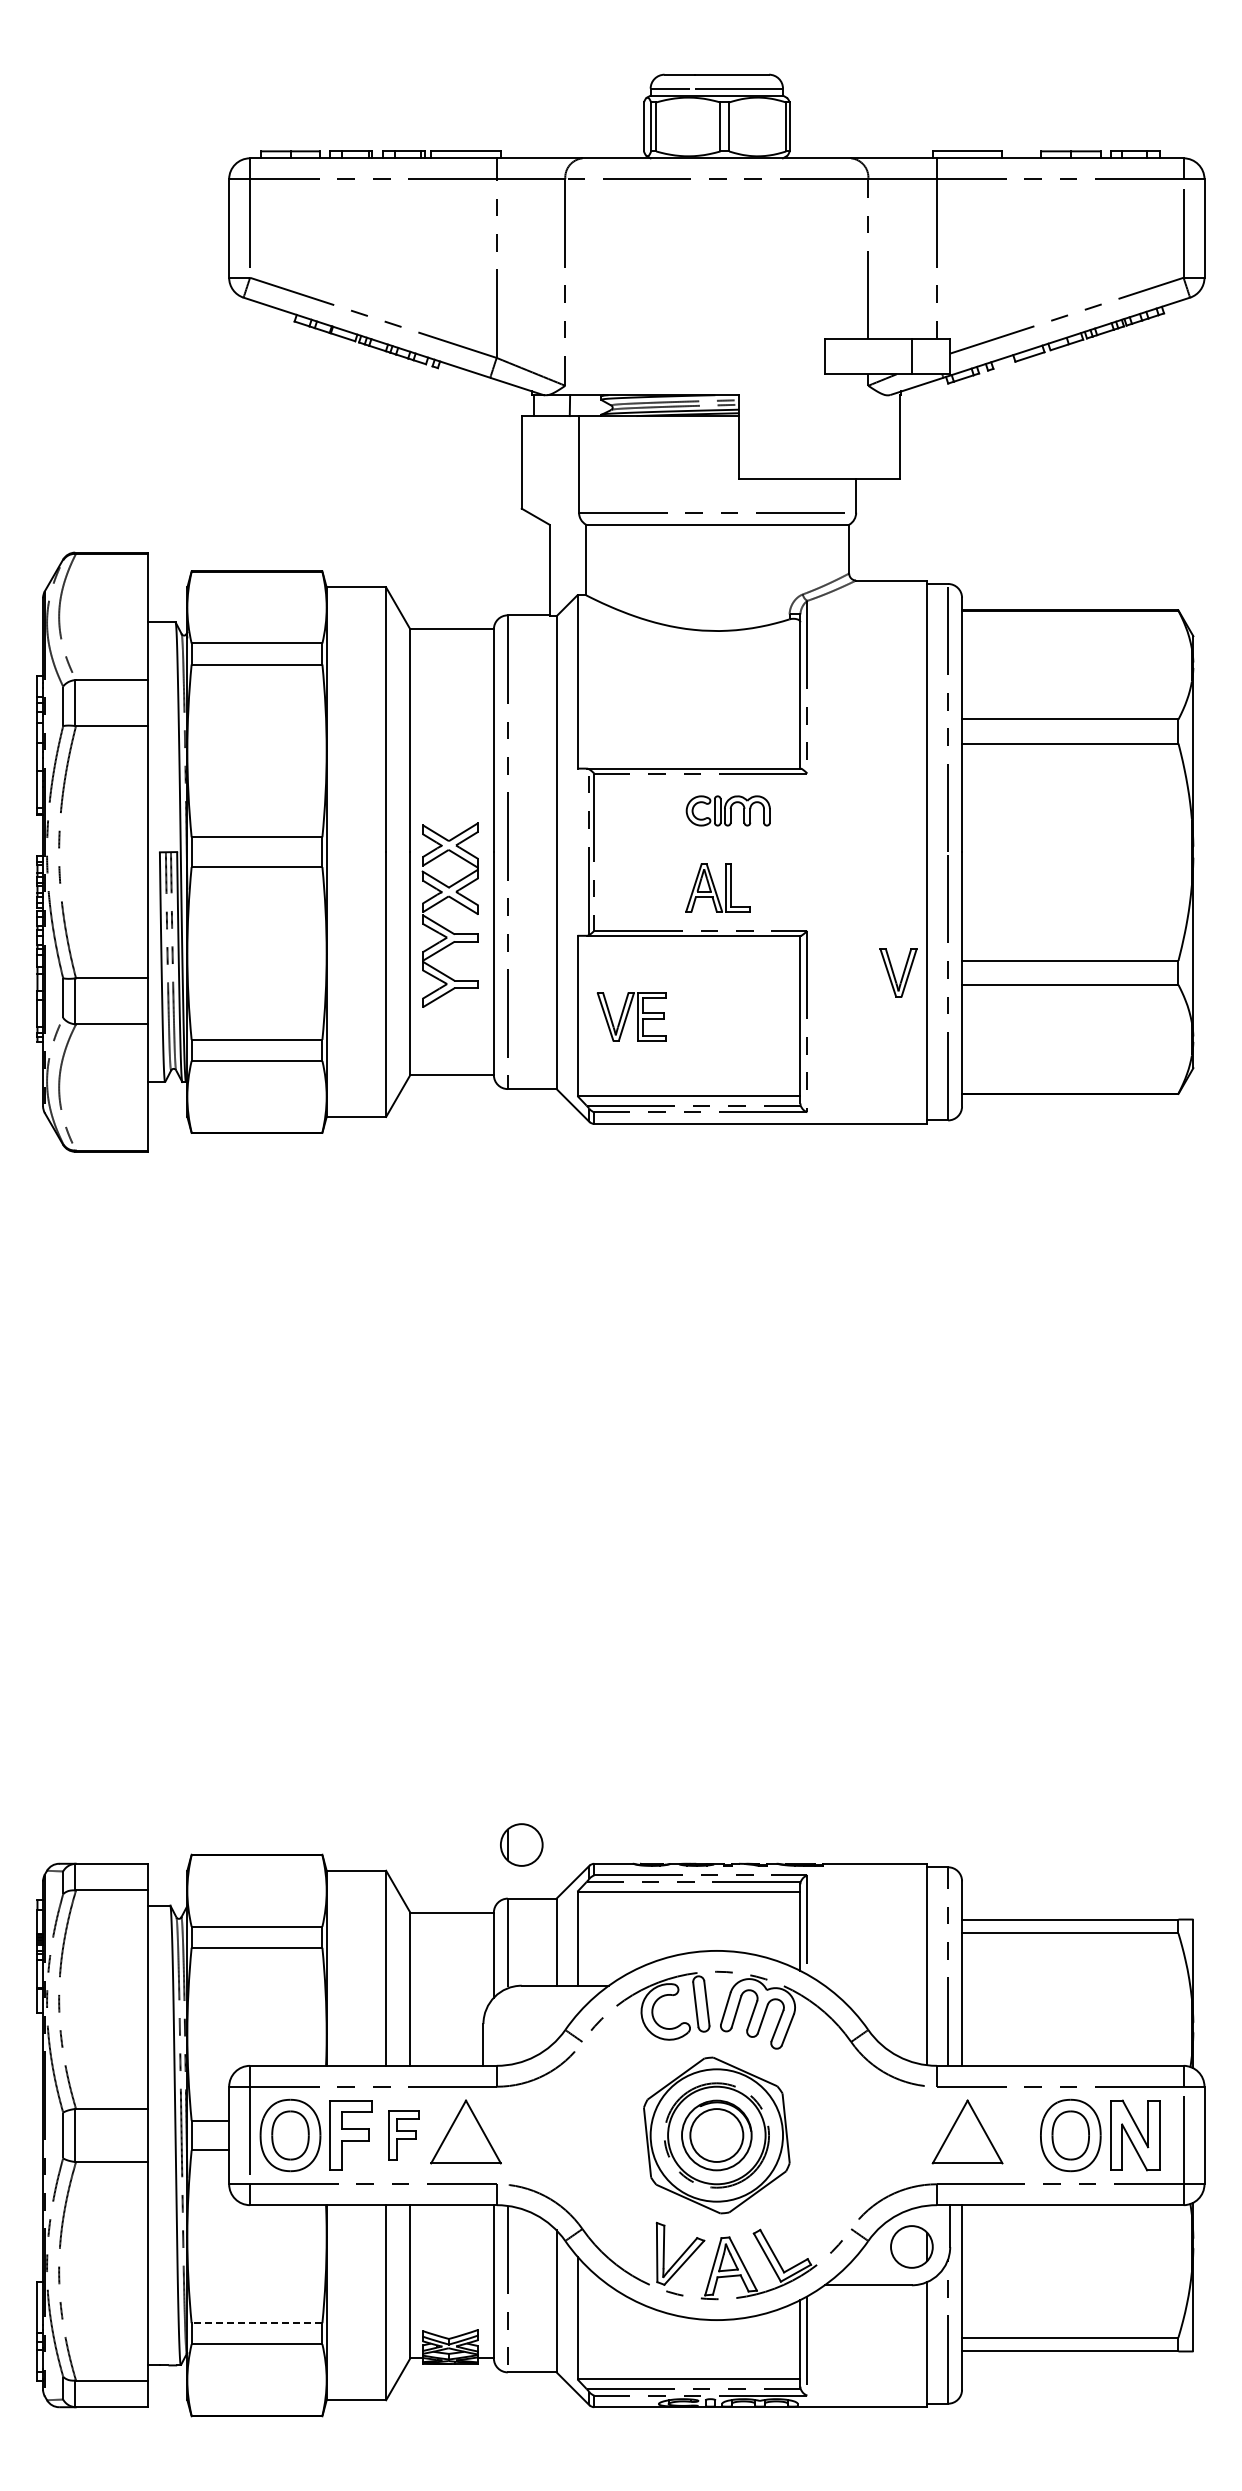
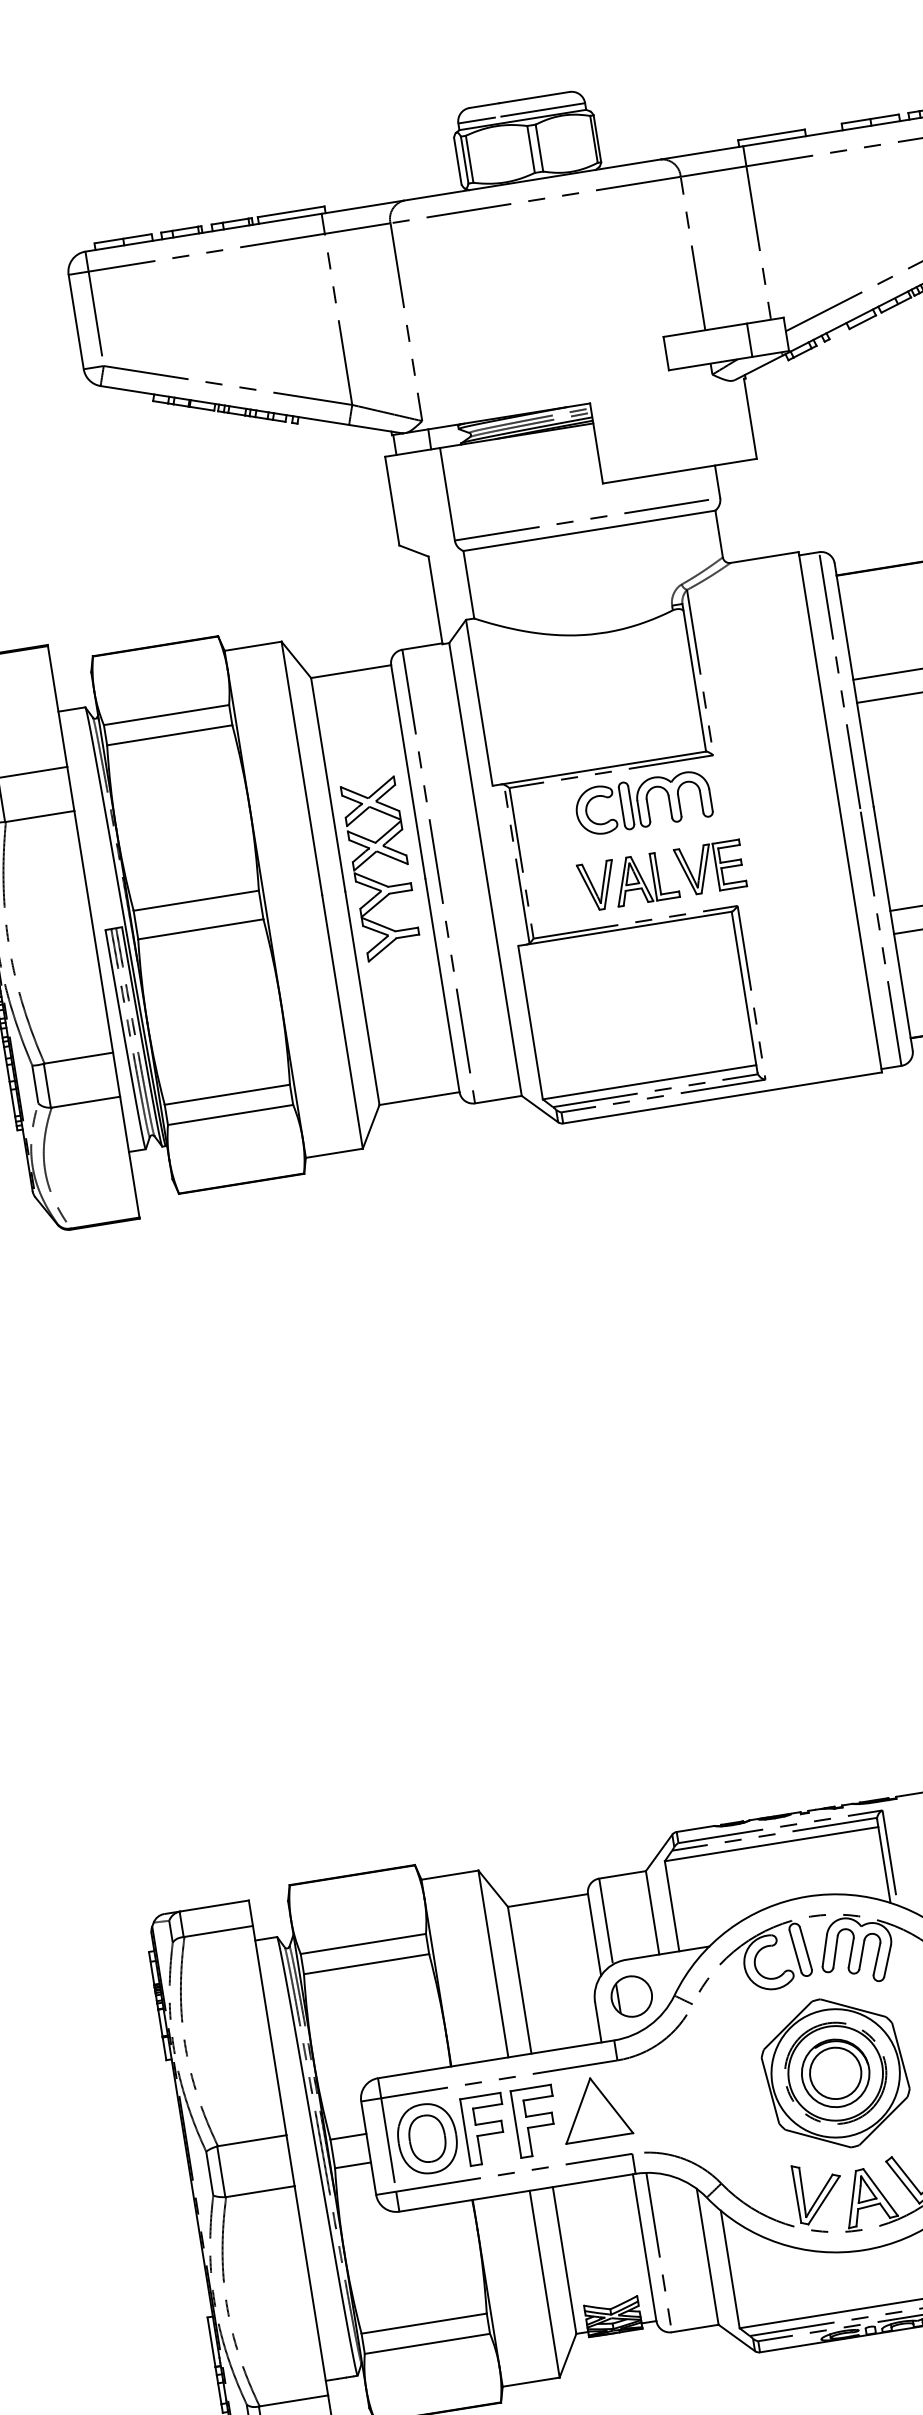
part: (728, 810) -> (643, 802), size x1.67
part: (443, 926) -> (376, 880), moved
part: (898, 972) -> (597, 885), moved
part: (631, 1016) -> (710, 867), moved
part: (521, 1844) -> (631, 1996), moved
part: (403, 2135) -> (535, 2121), size x1.43
line: (256, 2323) -> (423, 2324), dashed -> solid

